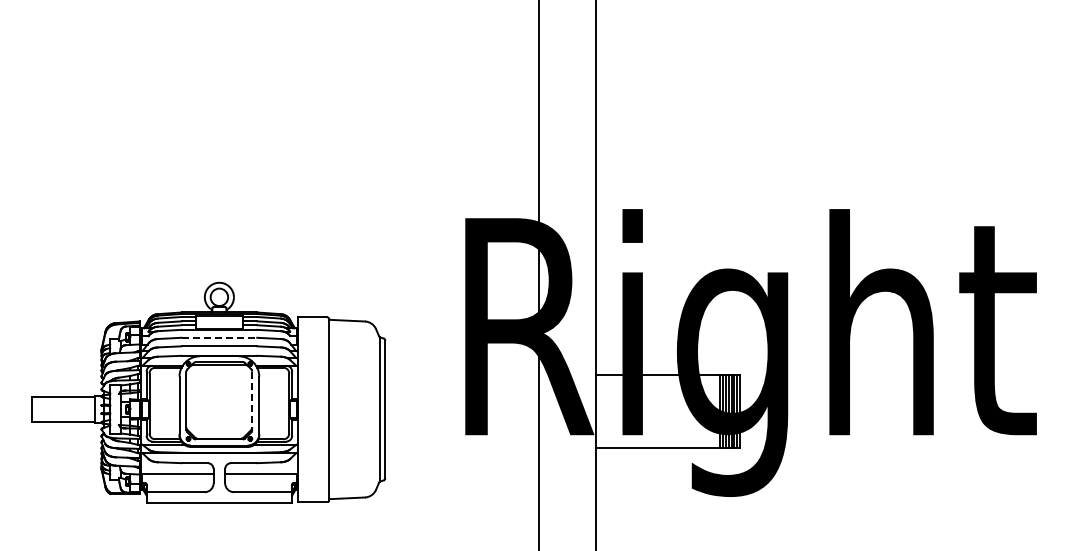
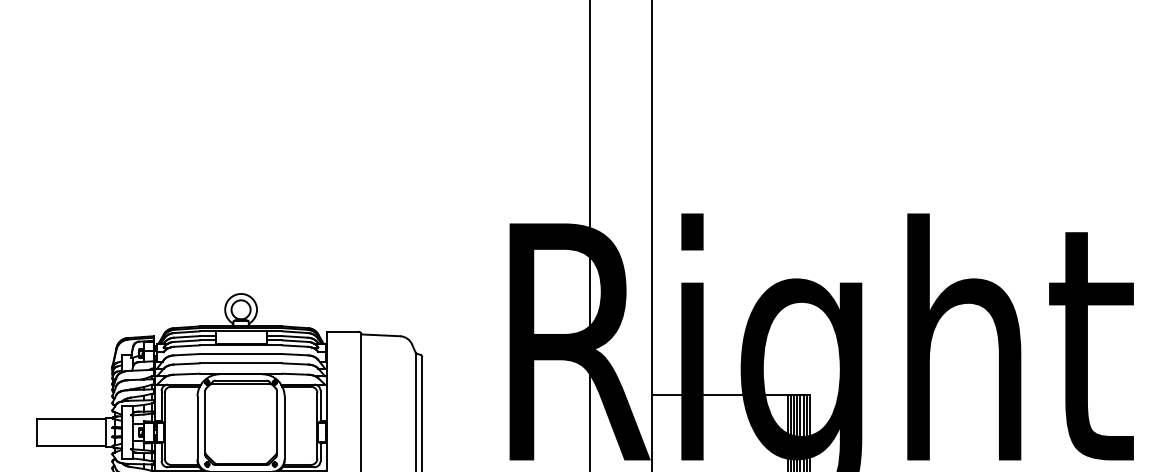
line: (219, 337) -> (241, 353), dashed -> solid
line: (252, 401) -> (277, 423), dashed -> solid

